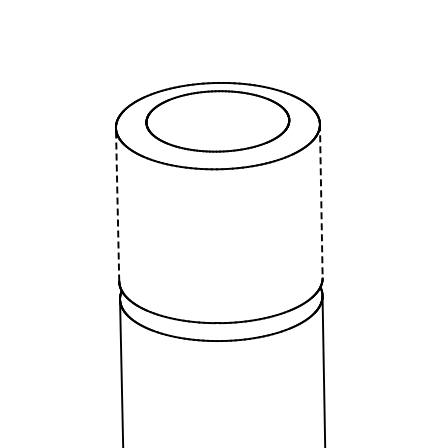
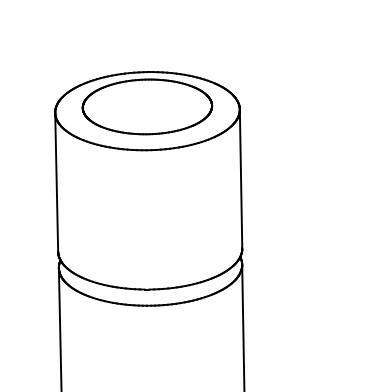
line: (321, 201) -> (241, 179), dashed -> solid
line: (117, 204) -> (56, 182), dashed -> solid

